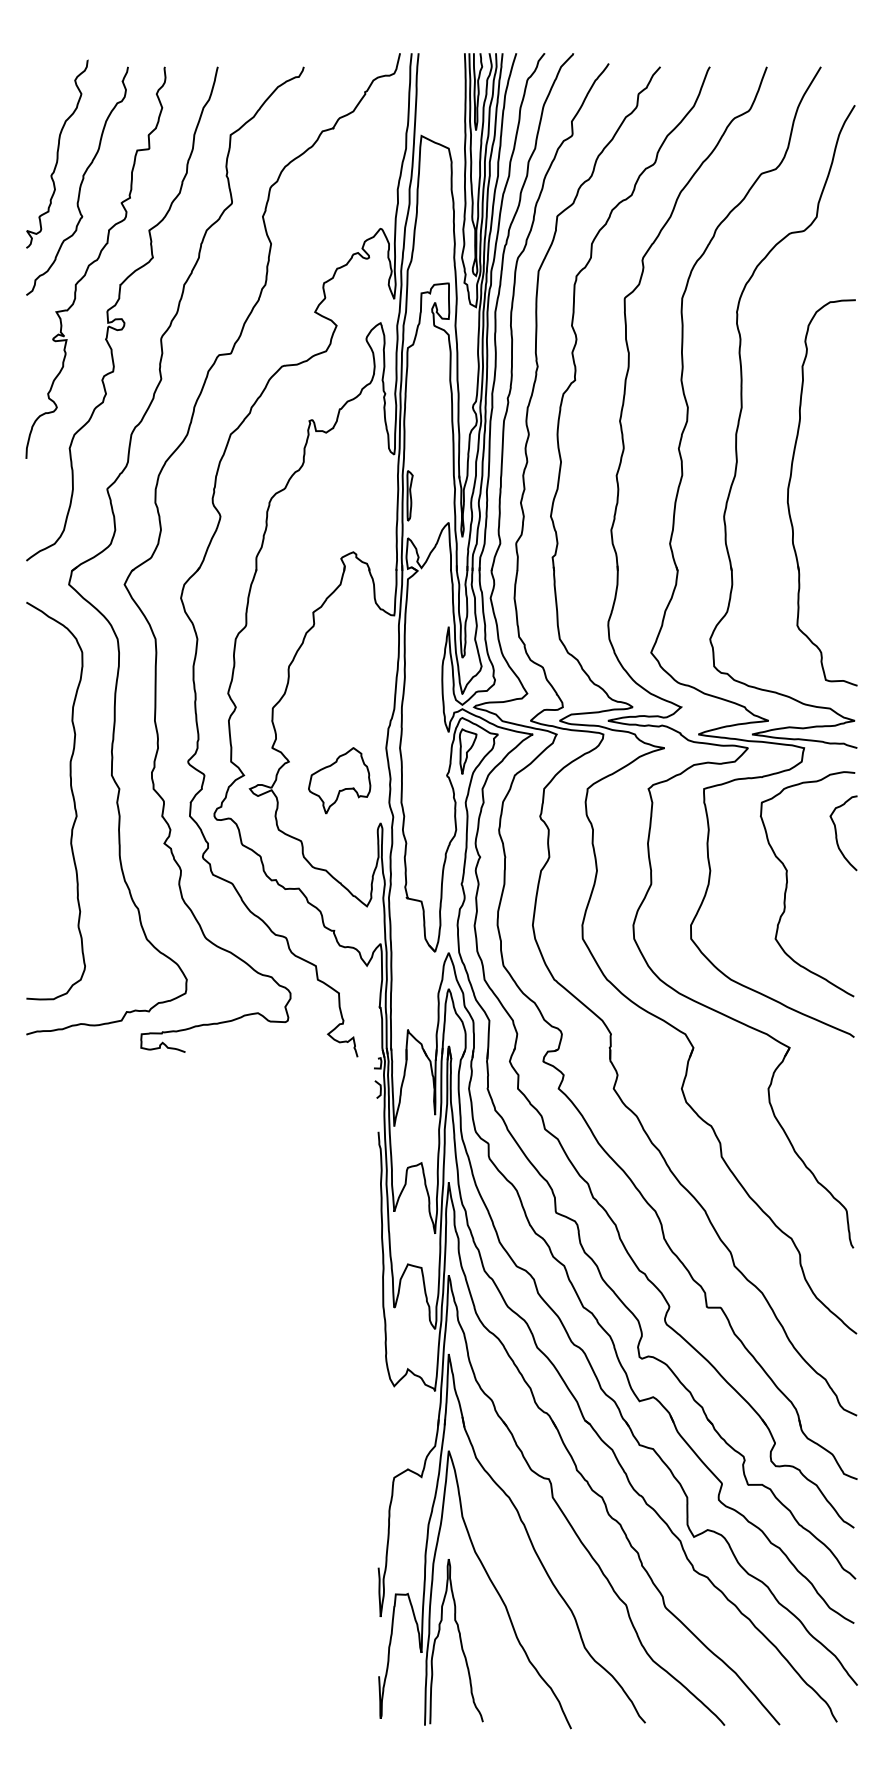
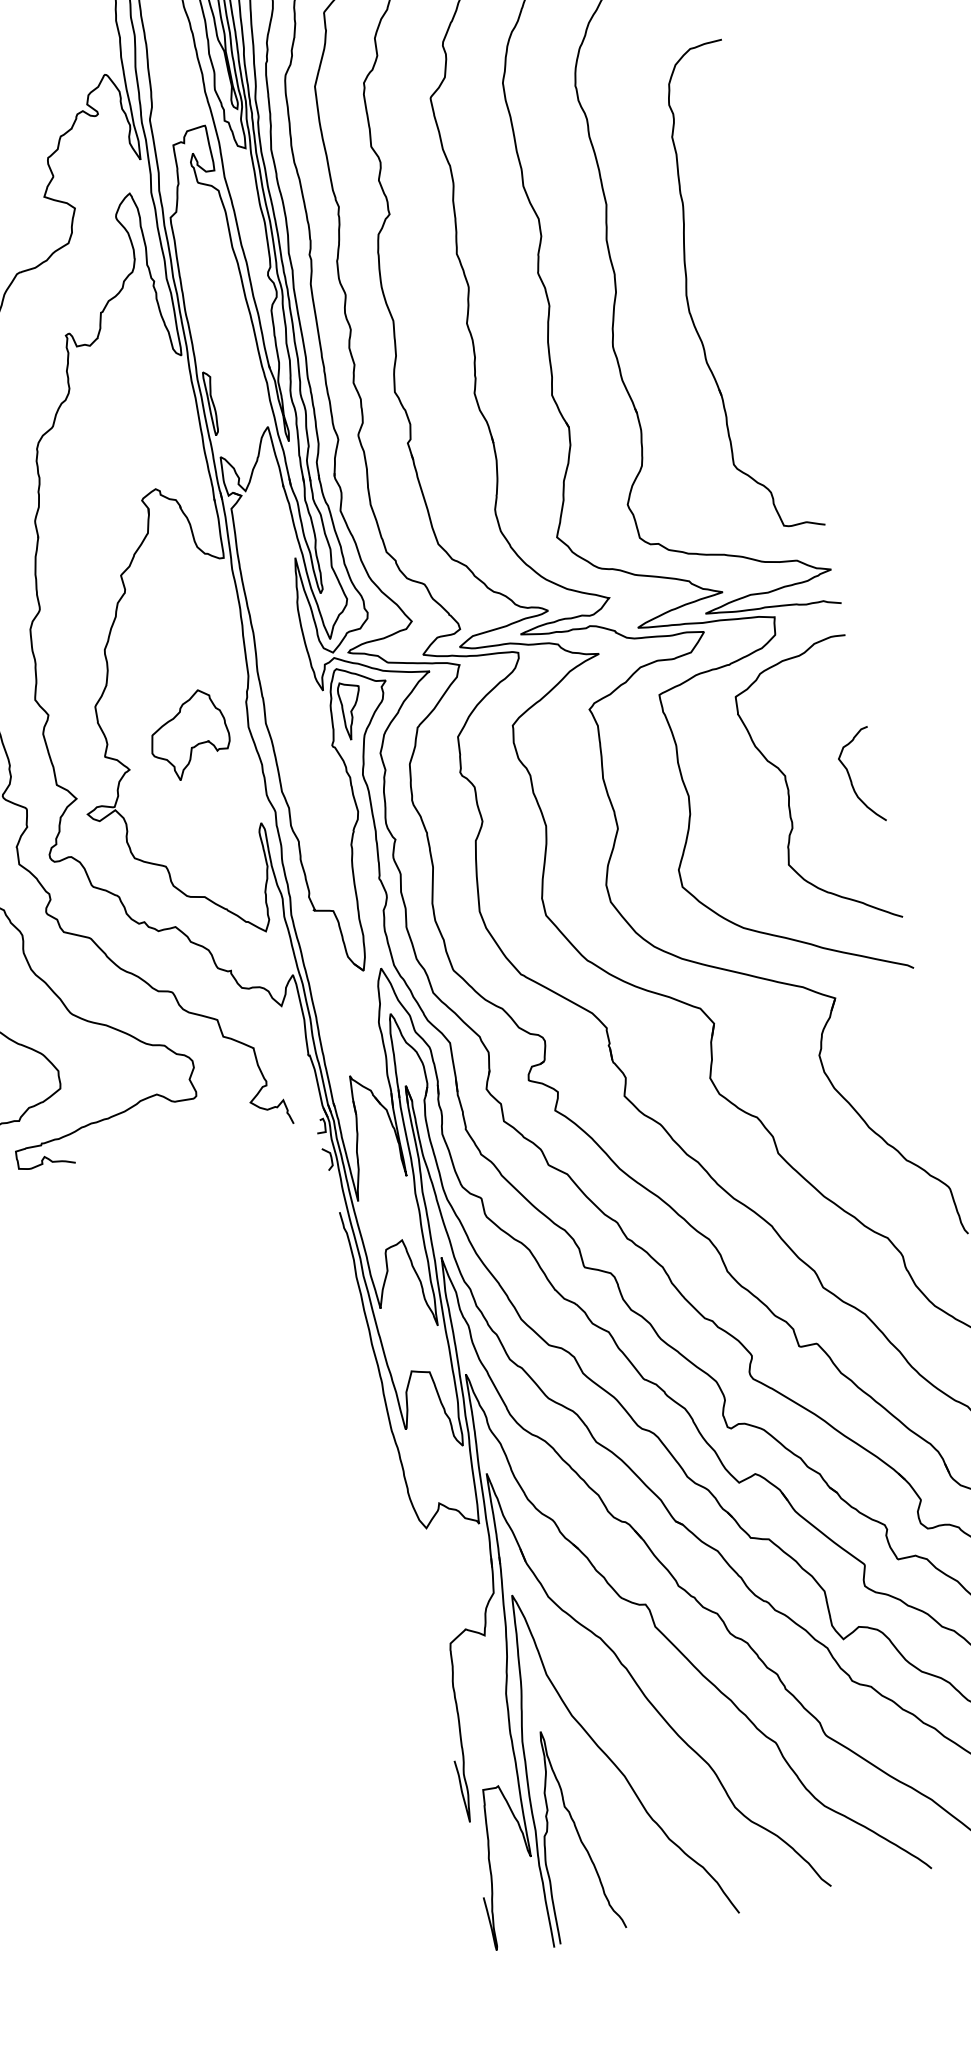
part: (339, 780) -> (188, 734), moved
curve: (837, 834) -> (852, 780), moved

